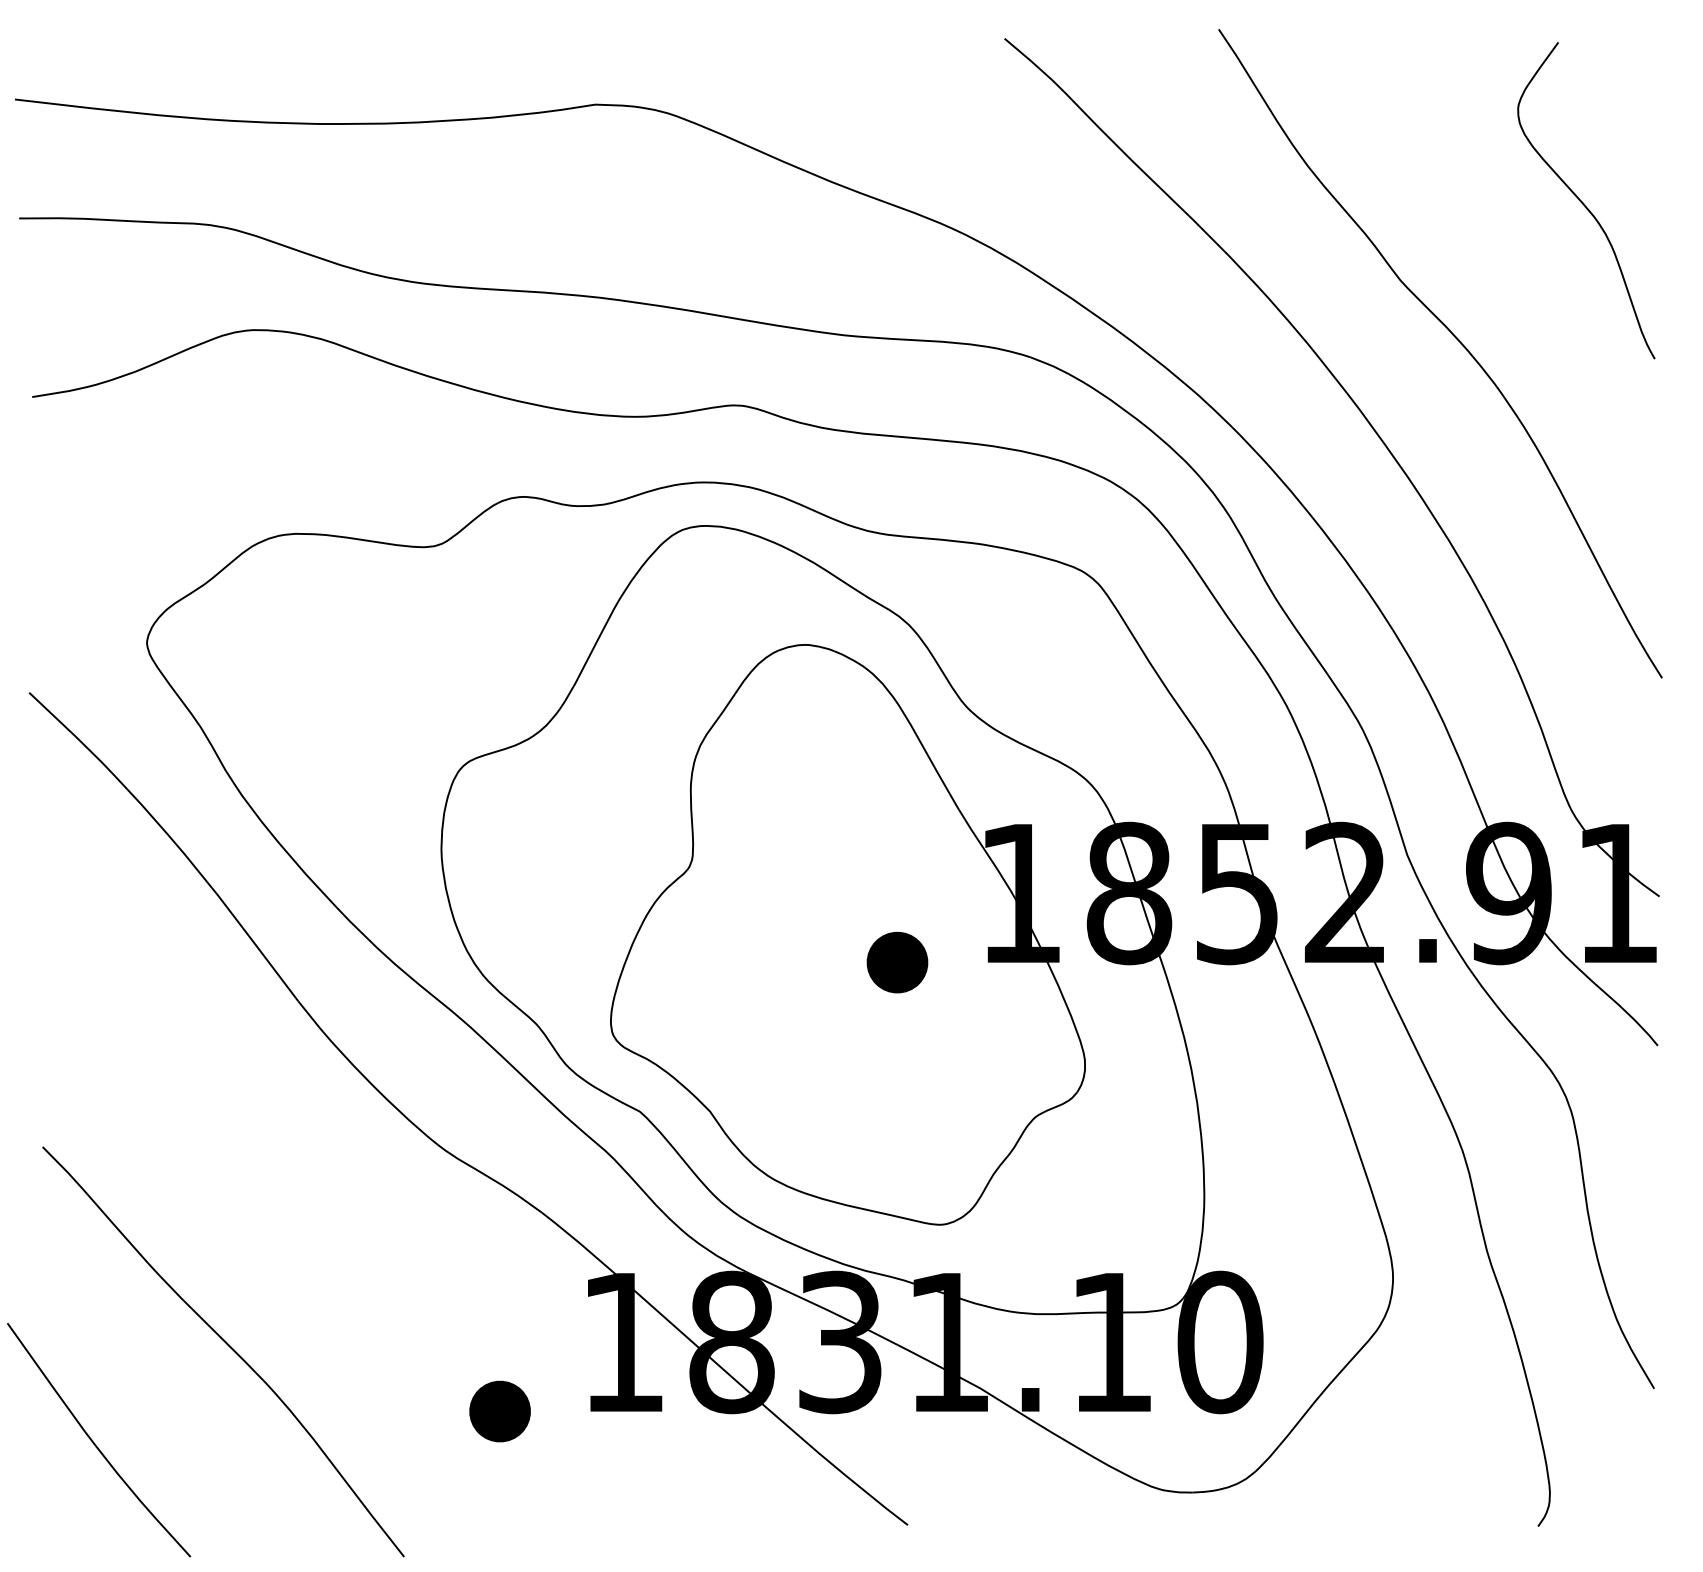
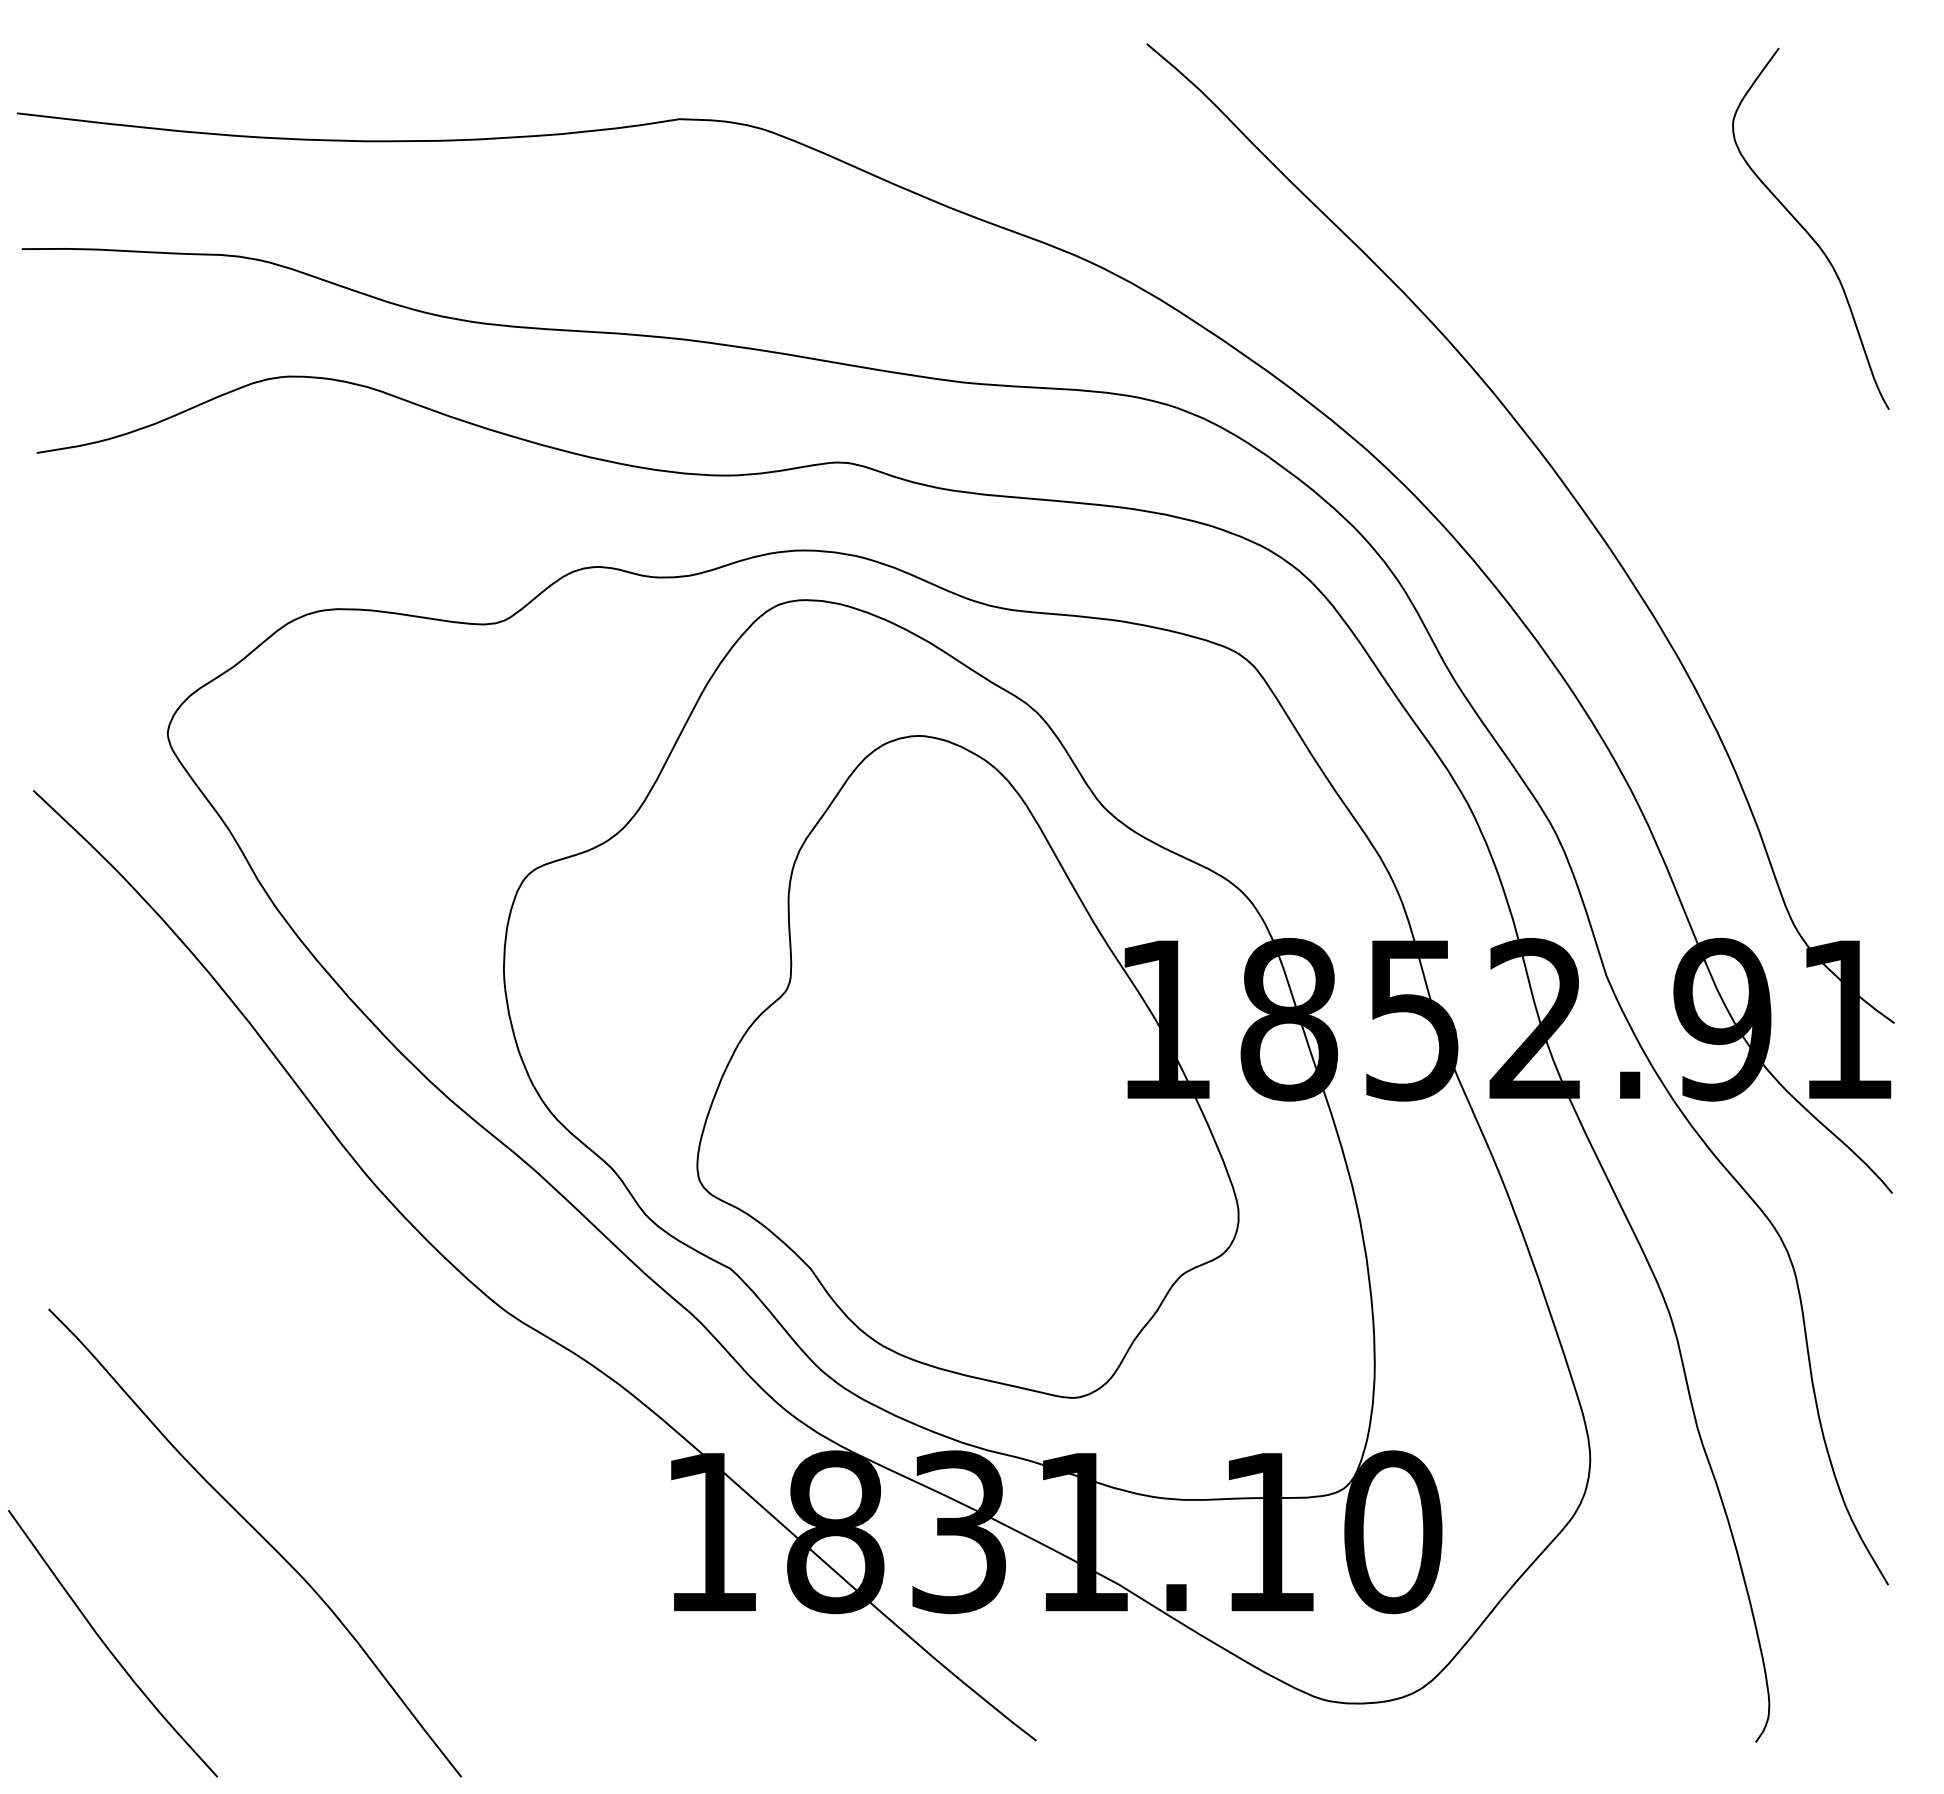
curve: (1457, 340) -> (1663, 388), removed
part: (897, 962) -> (1024, 1098), removed
part: (499, 1411) -> (570, 1611), removed

